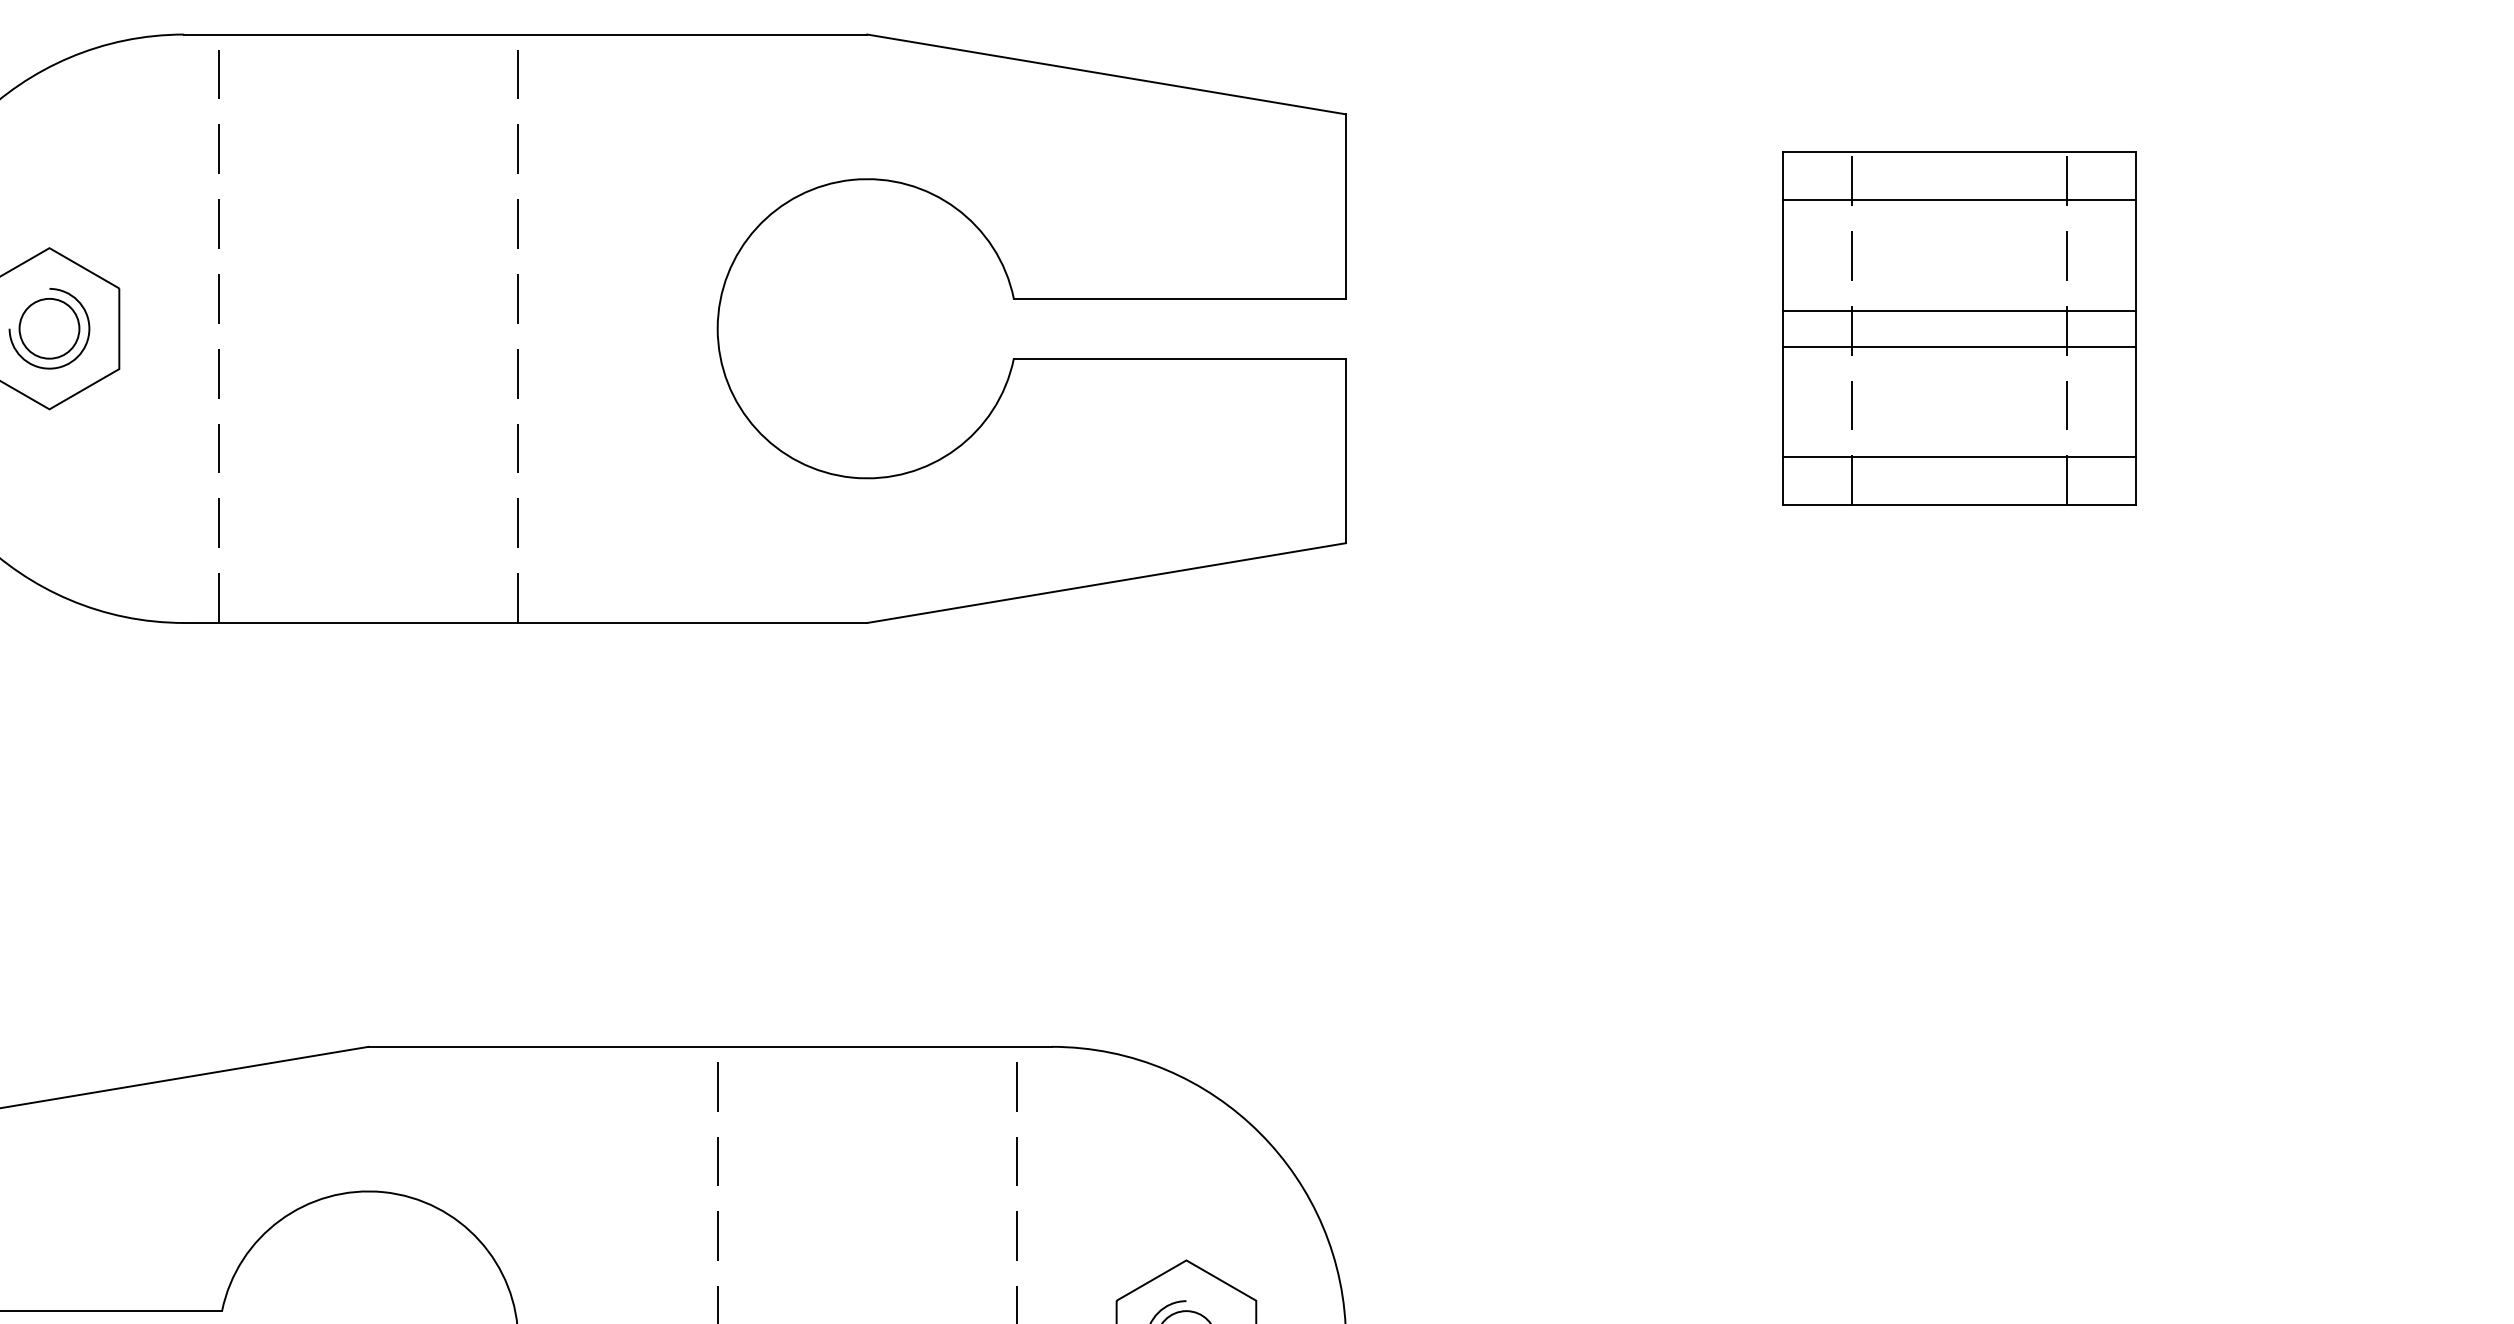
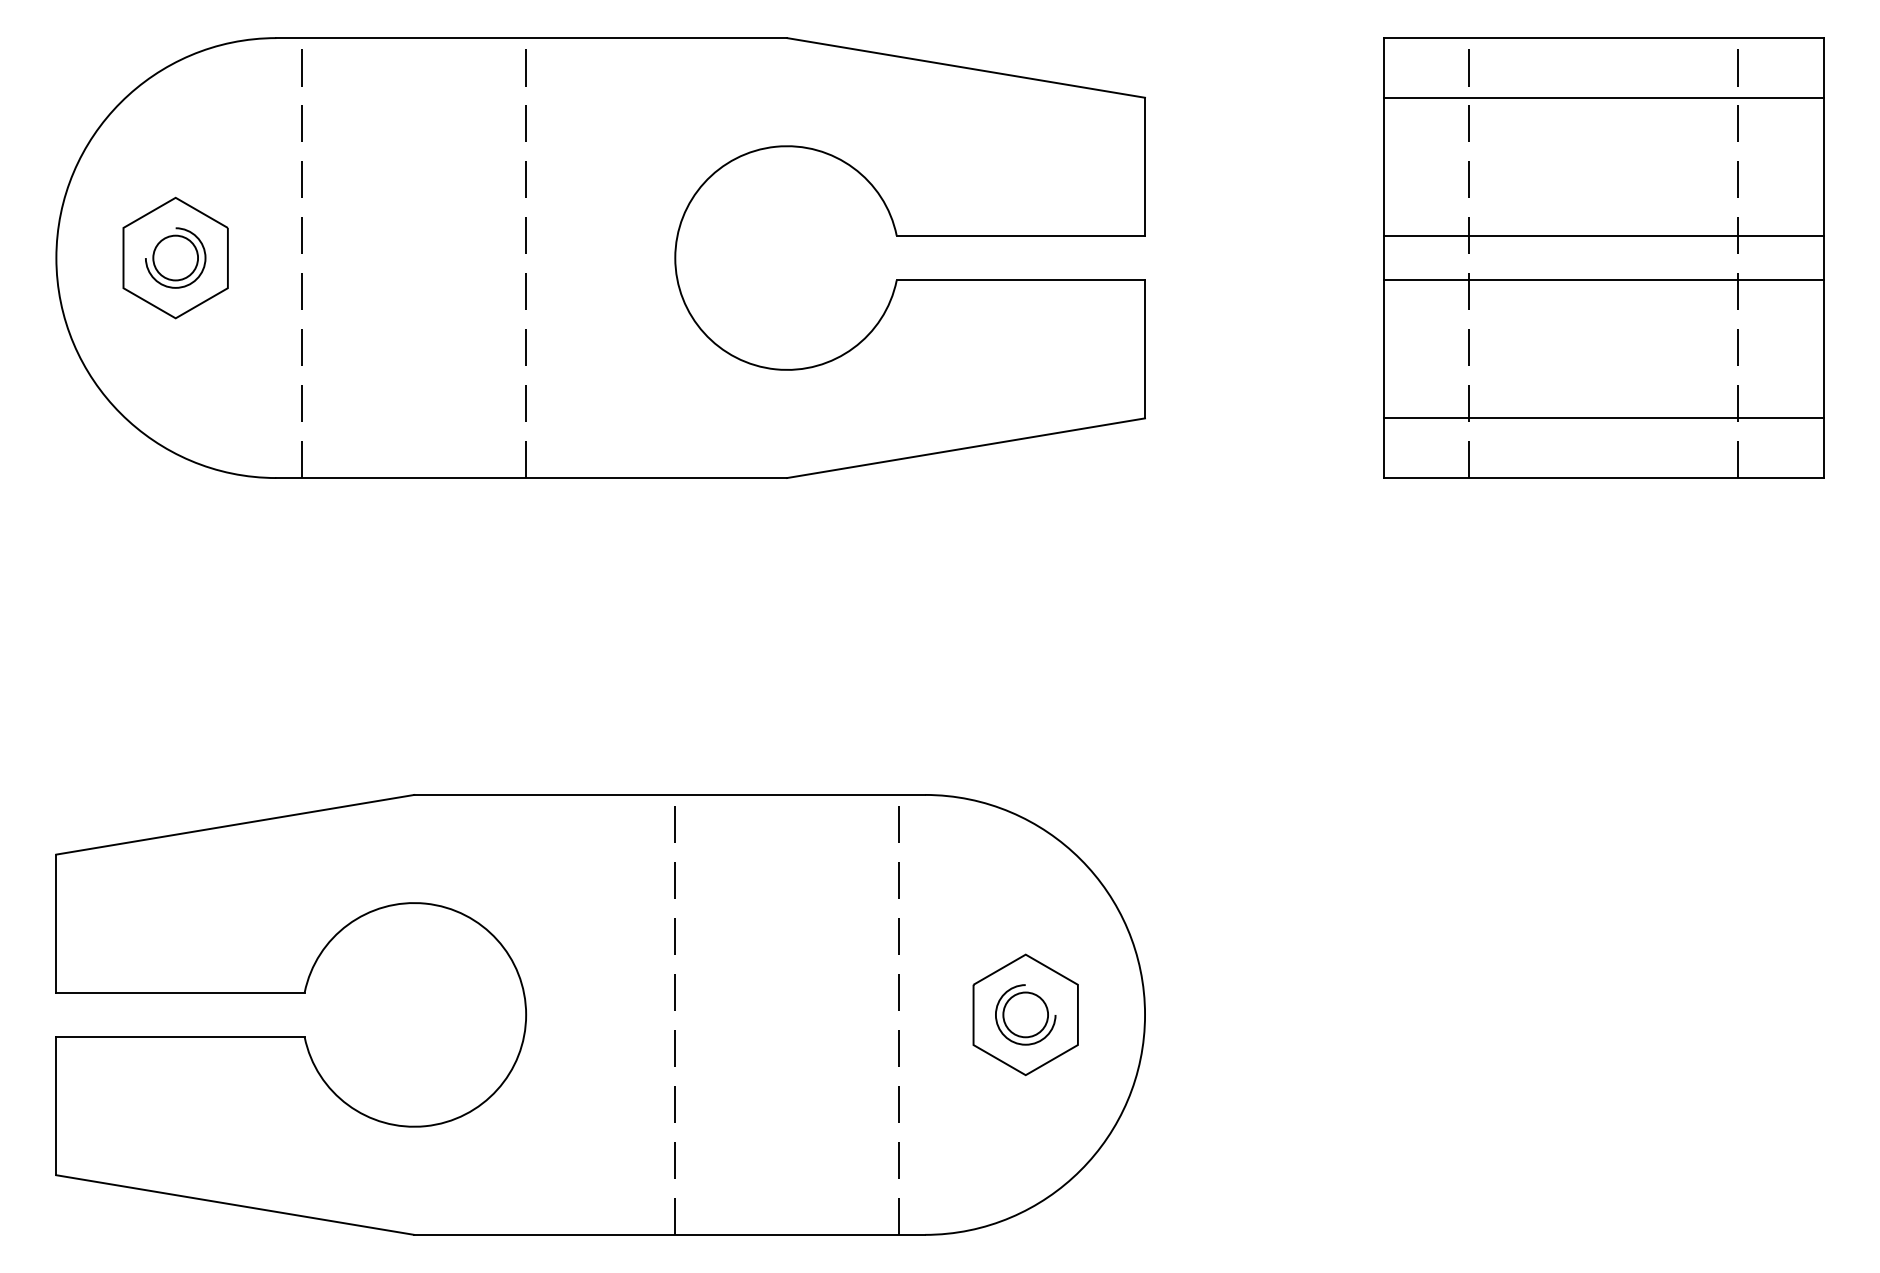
part: (1959, 327) -> (1603, 257), size x1.67

